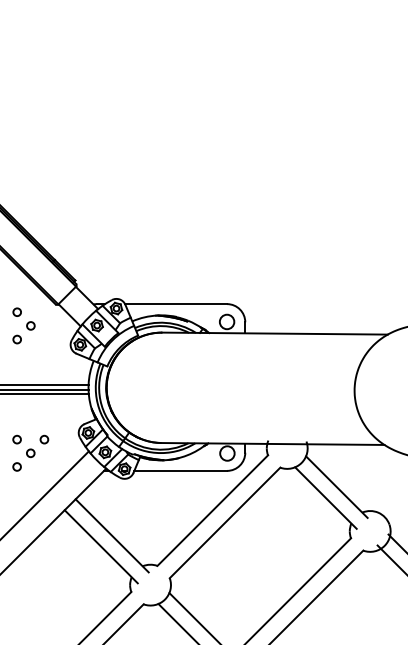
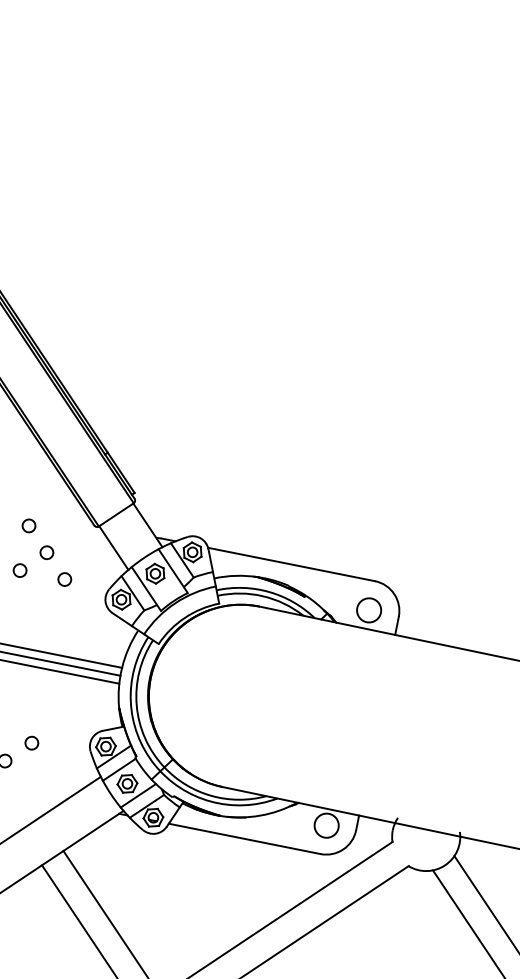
circle: (44, 339) -> (64, 579), added

